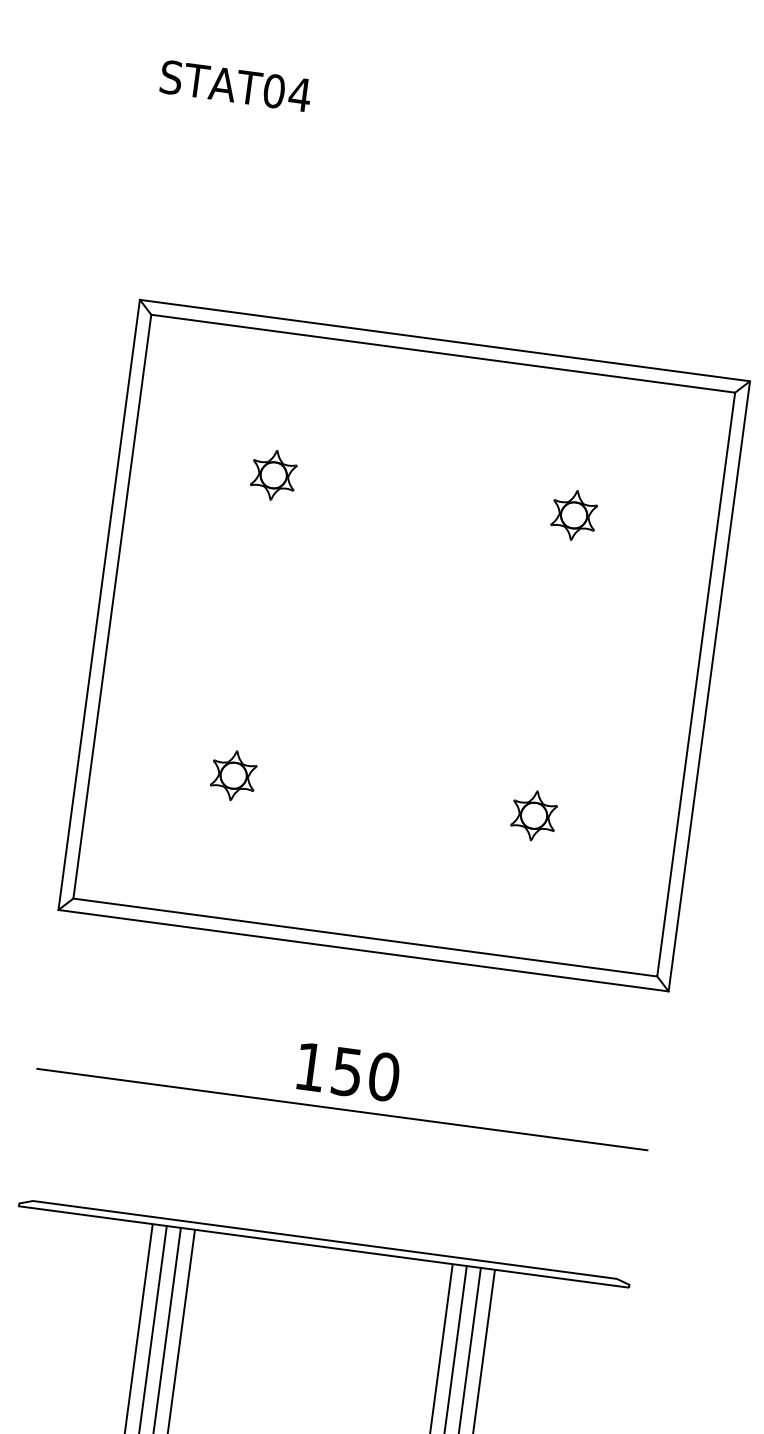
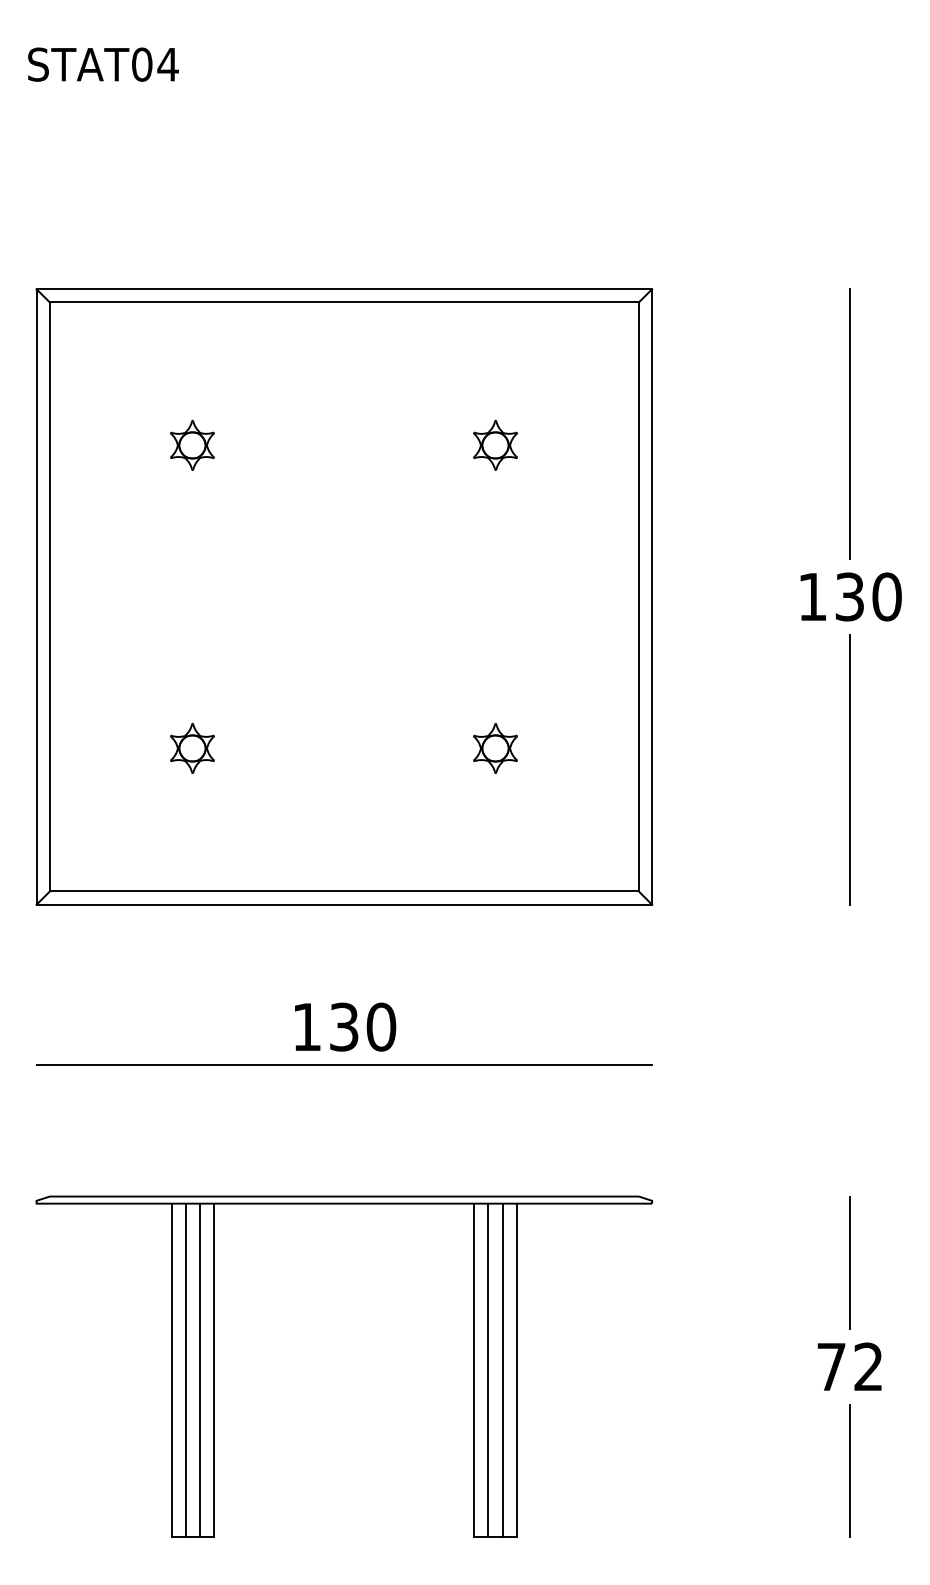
text: (347, 1071) -> (344, 1026), 150 -> 130

